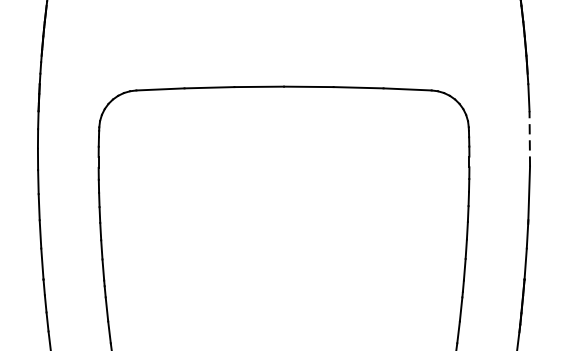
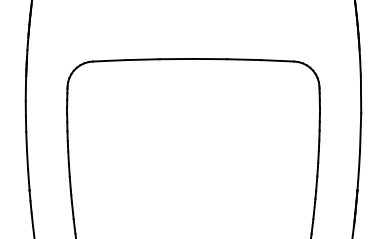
line: (530, 138) -> (361, 94), dashed -> solid

